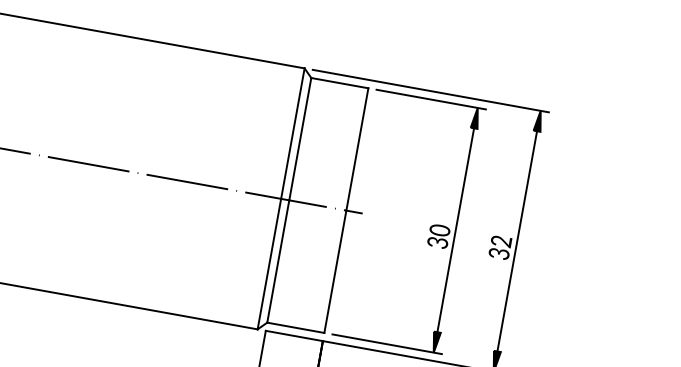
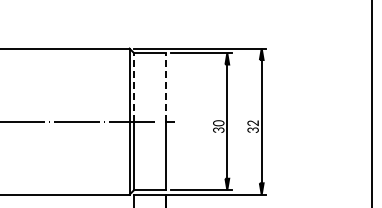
line: (301, 137) -> (134, 86), solid -> dashed
line: (358, 147) -> (166, 86), solid -> dashed

